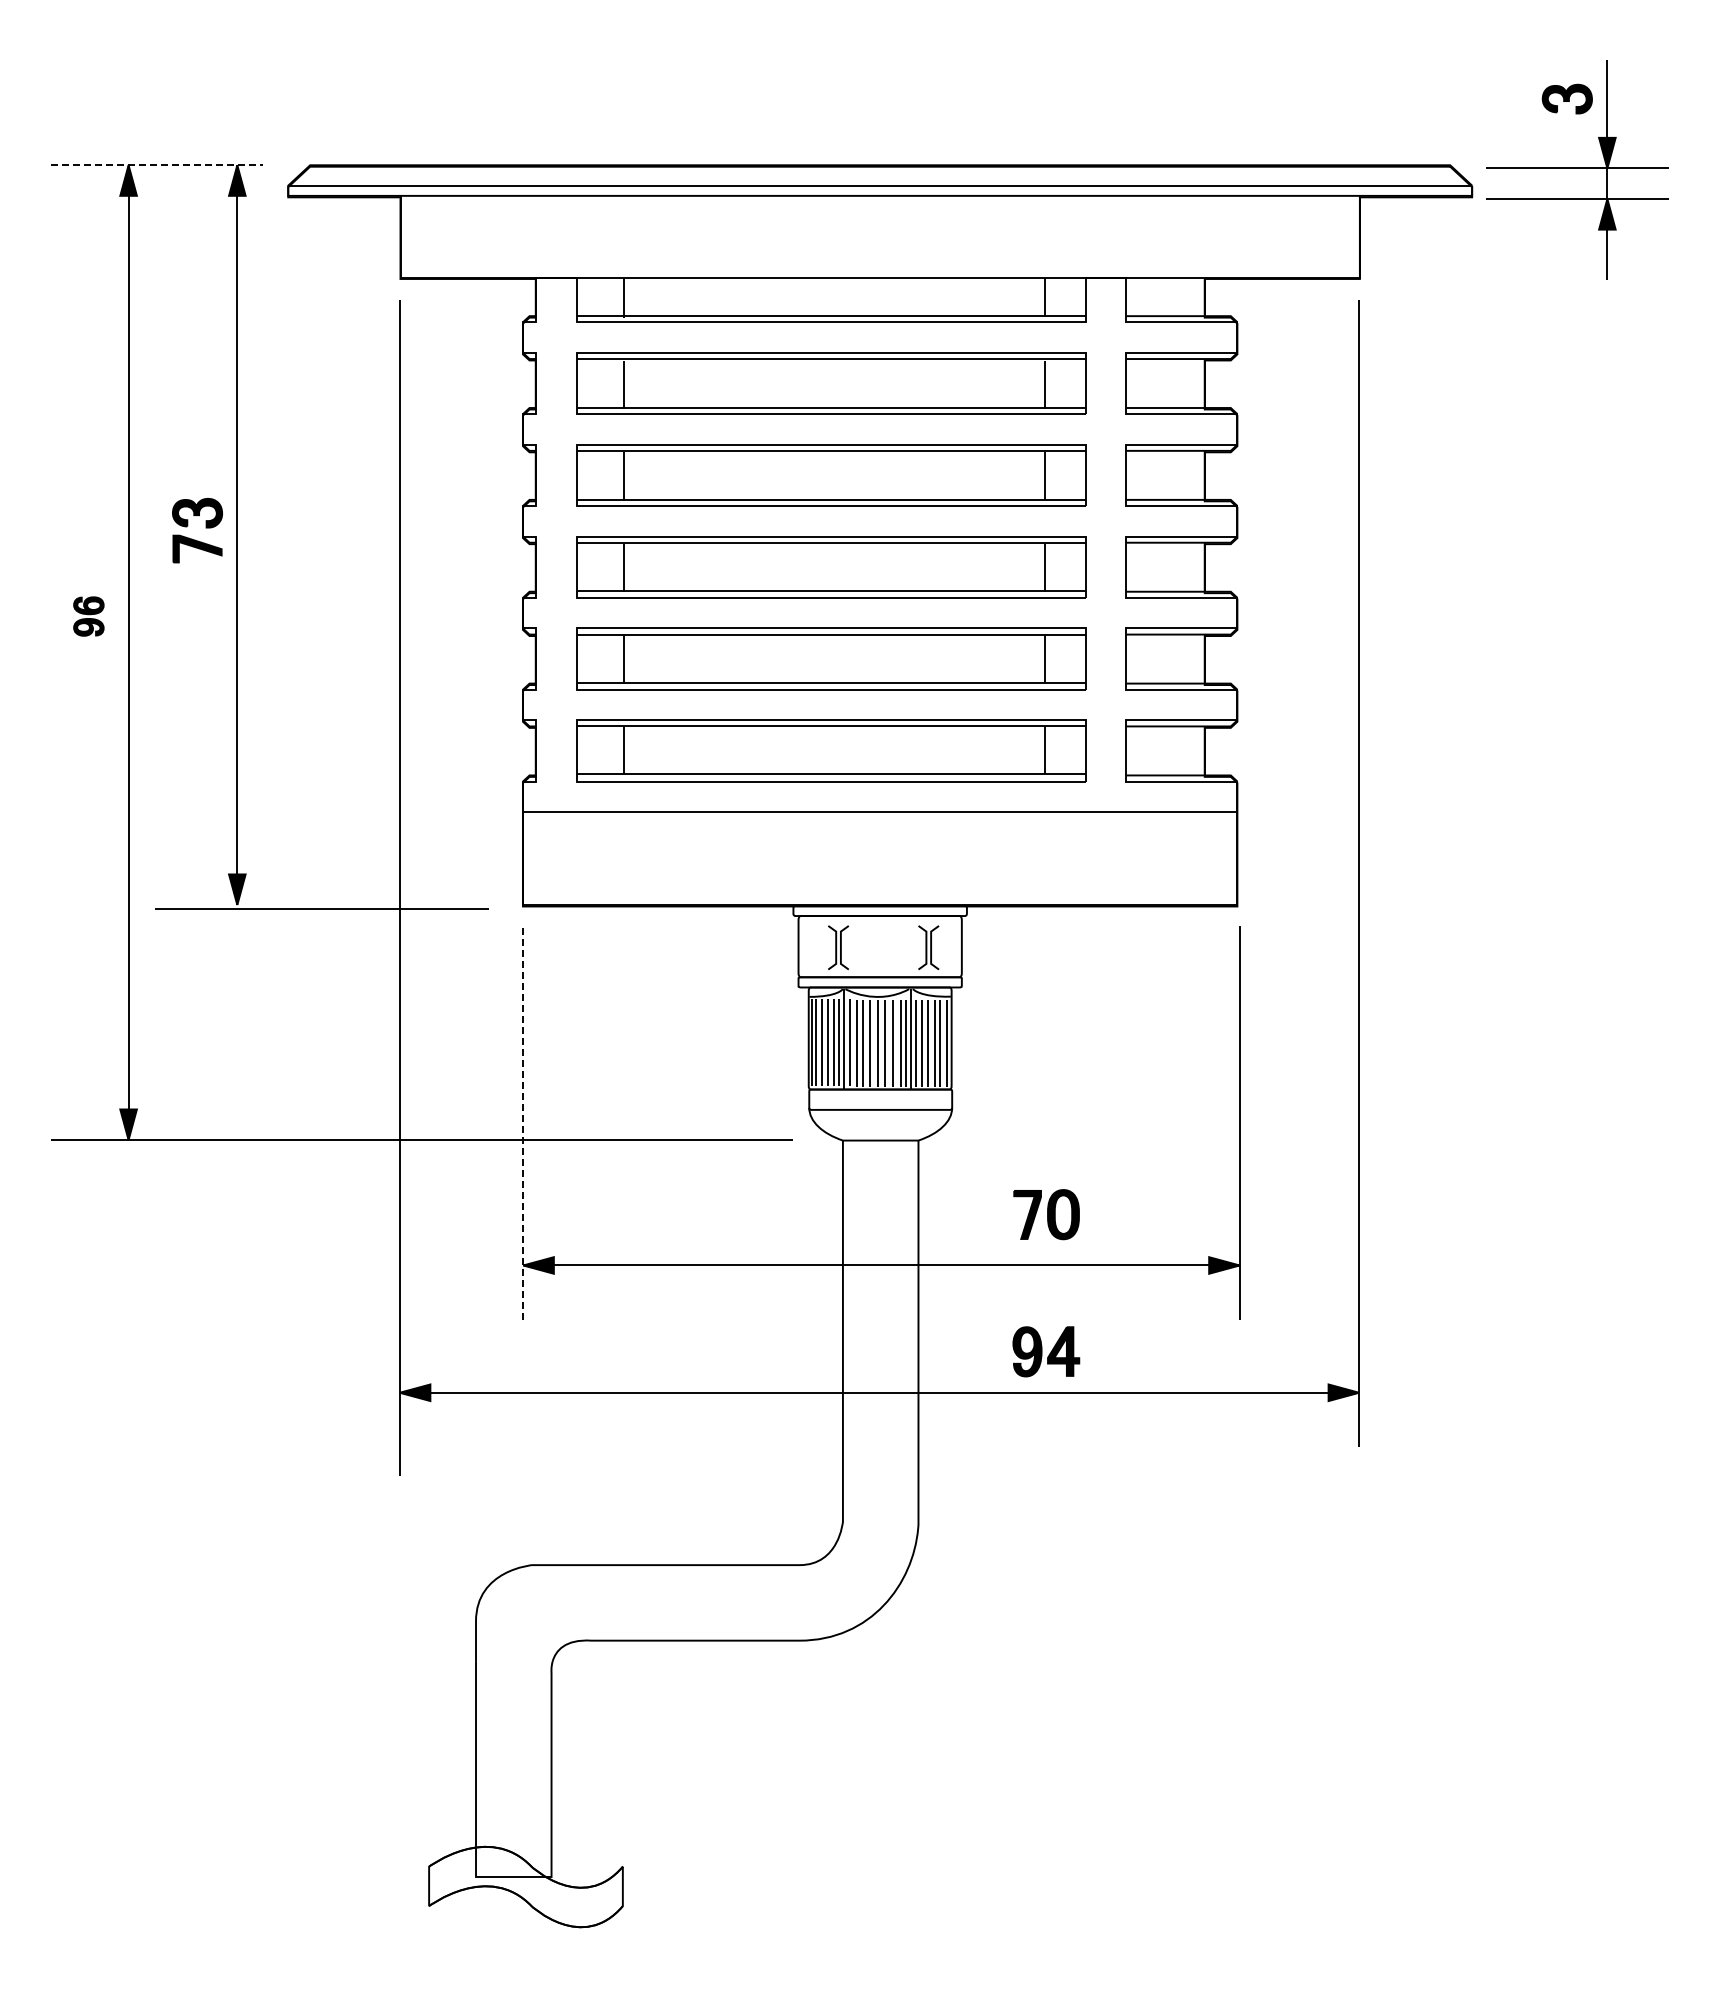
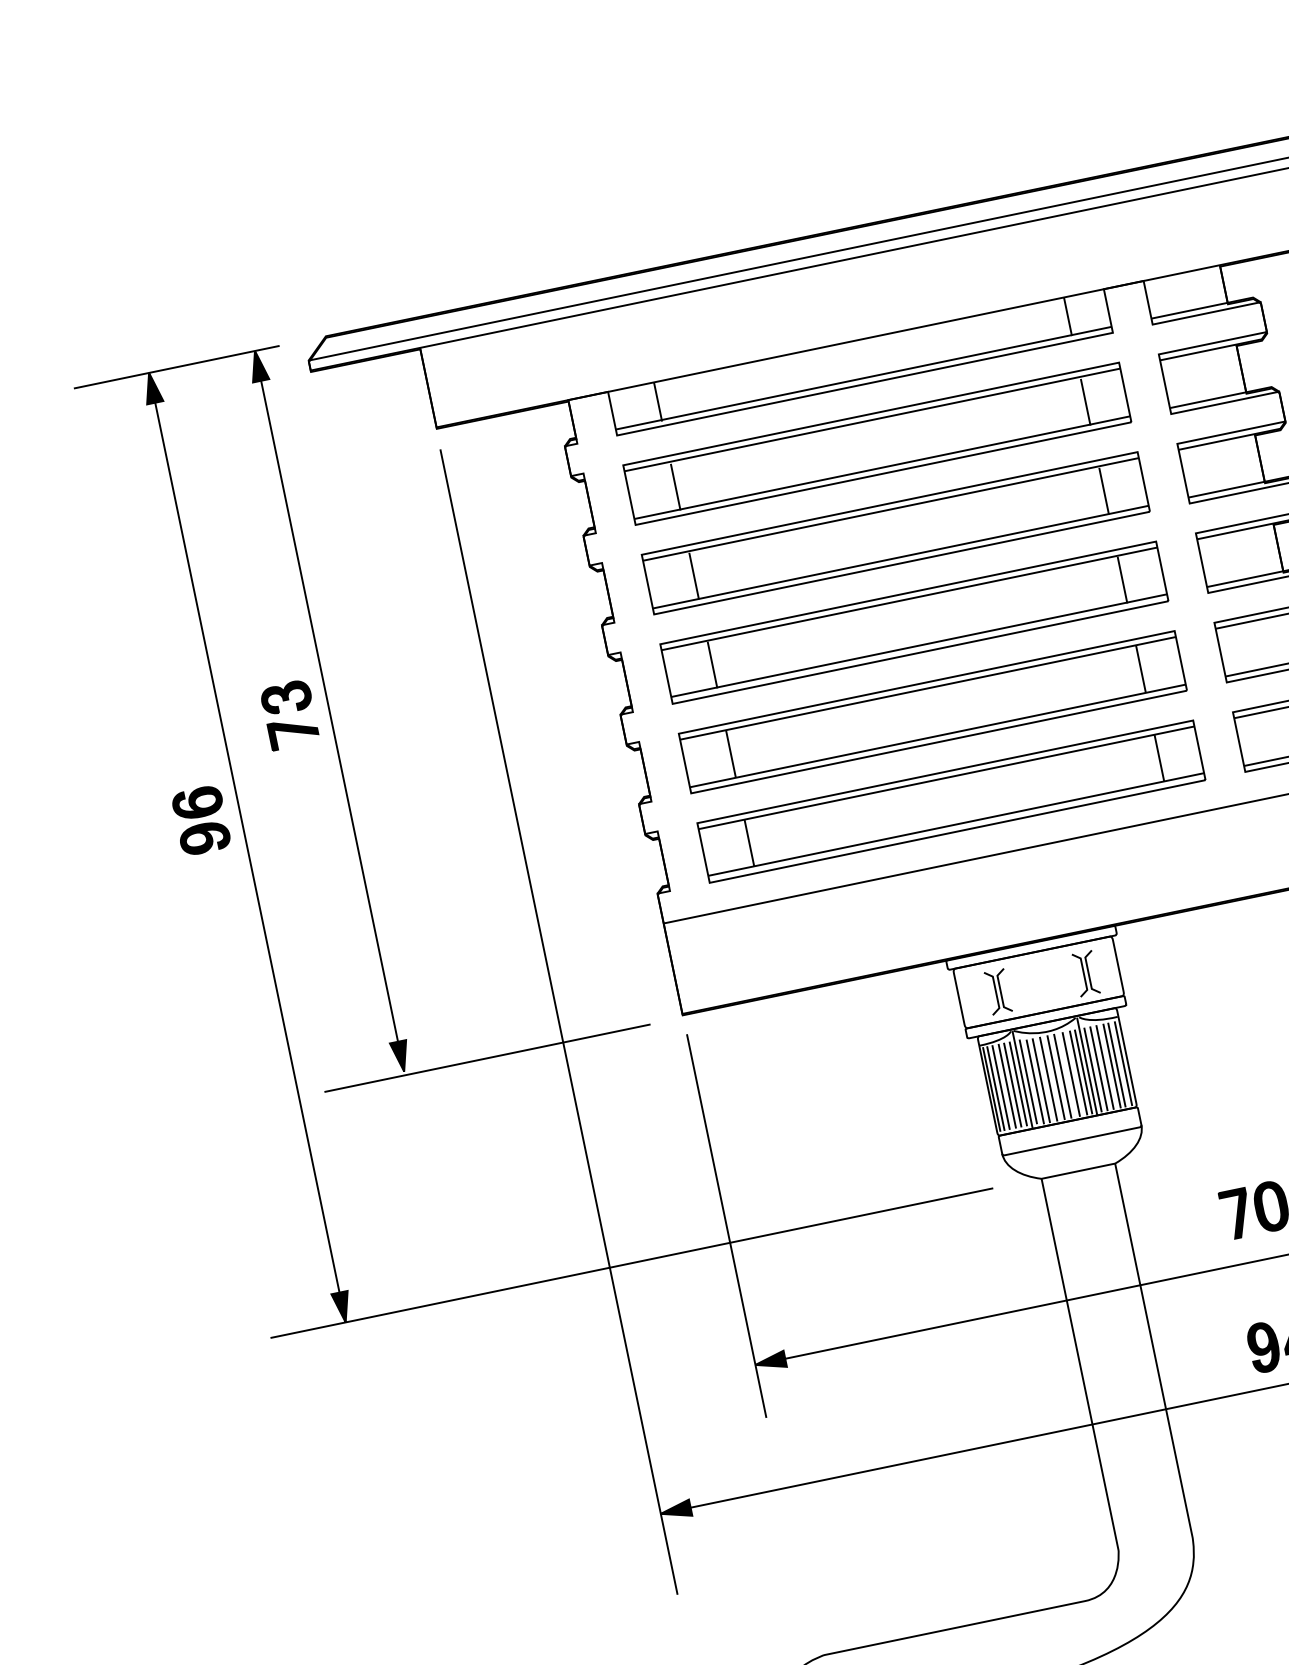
line: (157, 165) -> (177, 367), dashed -> solid
part: (88, 616) -> (201, 820), size x1.67
line: (523, 1122) -> (726, 1225), dashed -> solid

